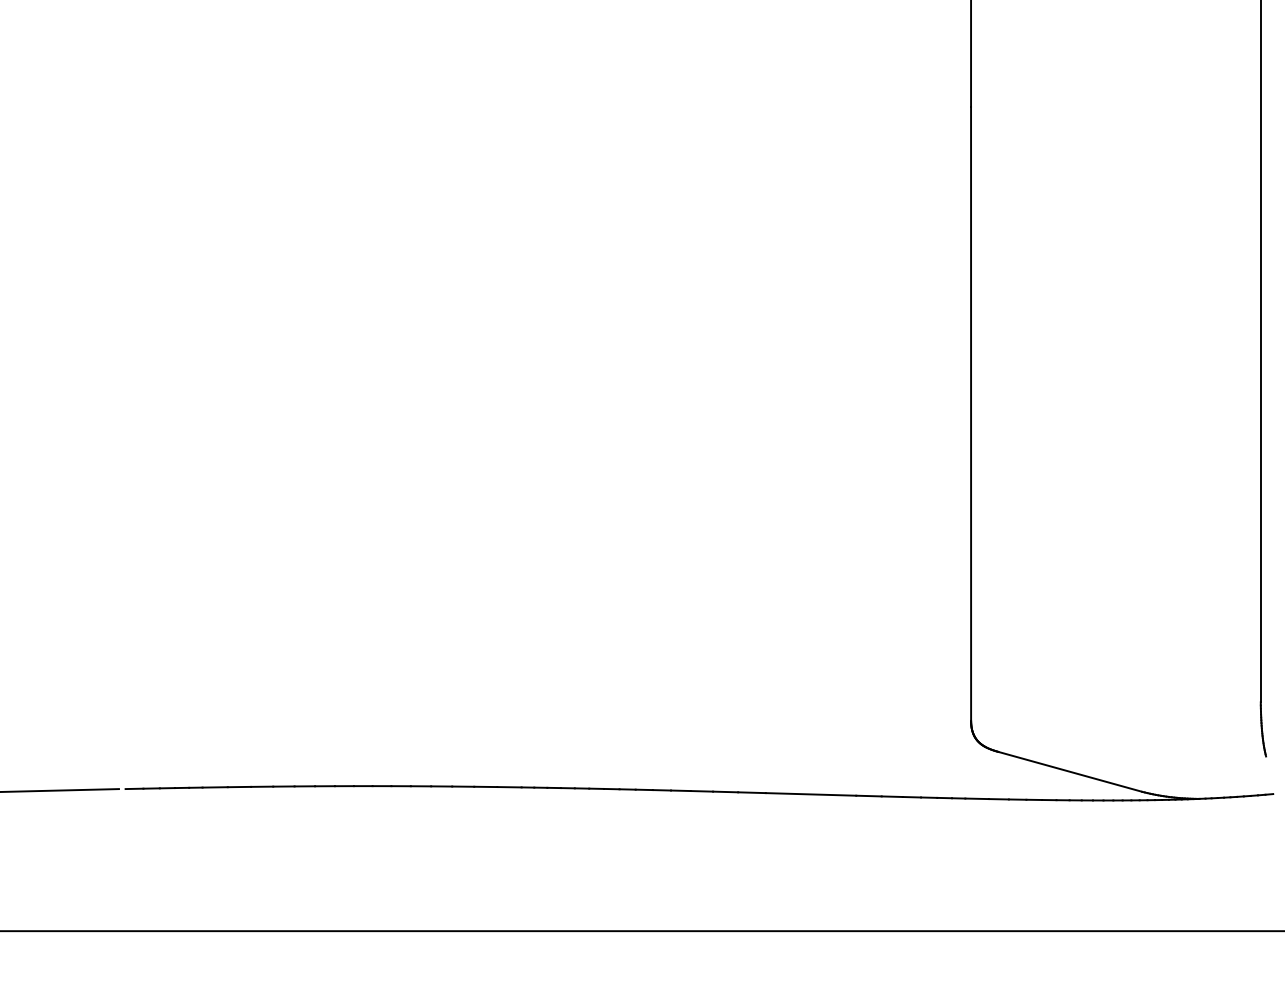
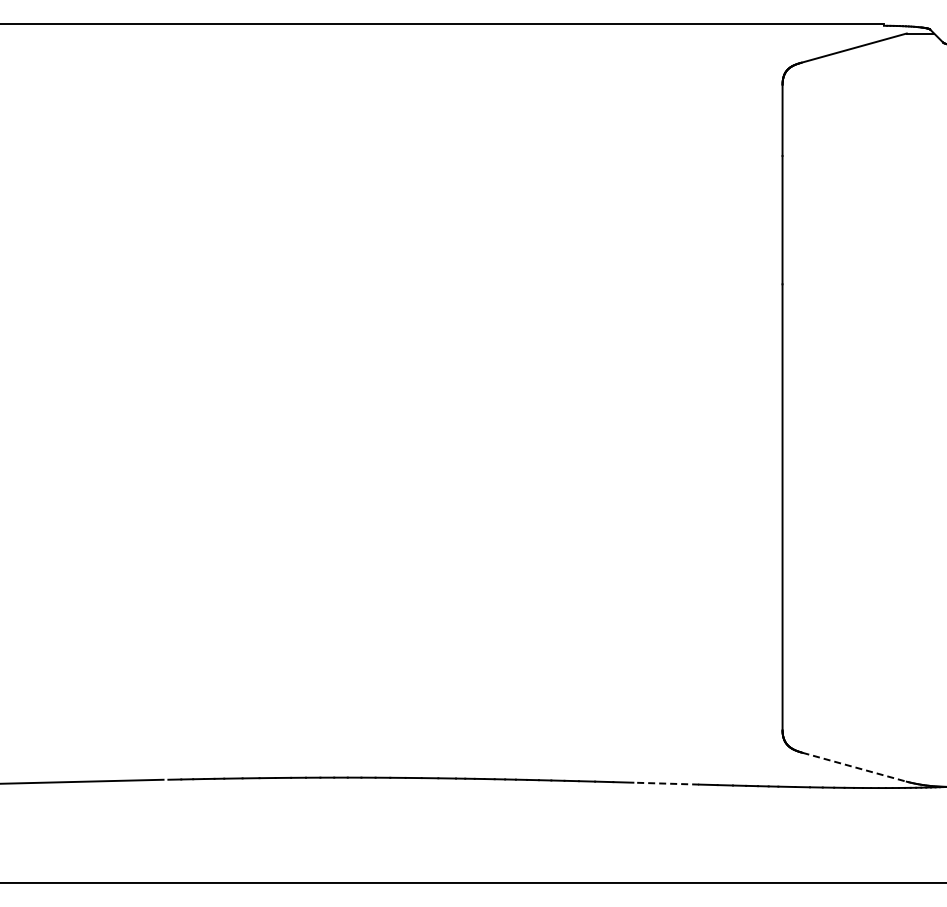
line: (1071, 772) -> (855, 767), solid -> dashed
line: (811, 794) -> (666, 783), solid -> dashed

